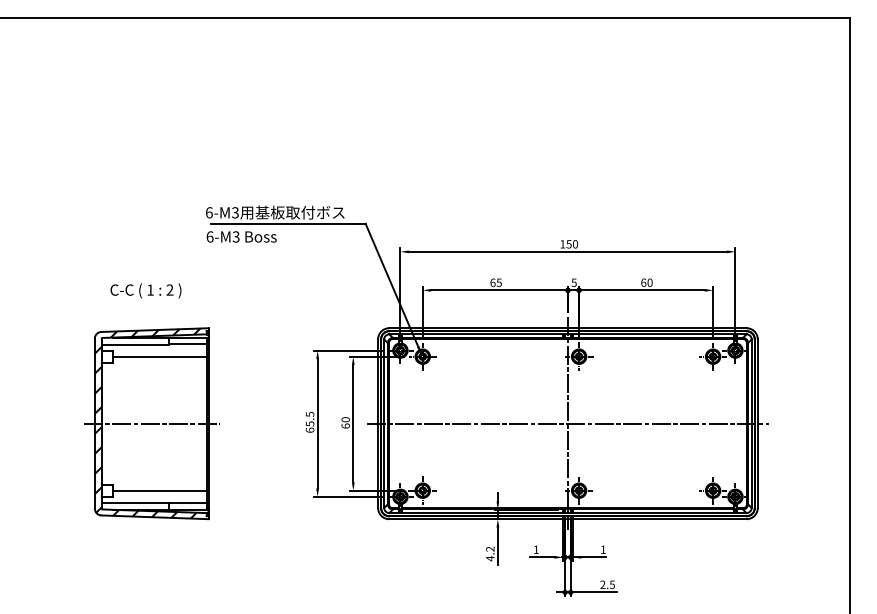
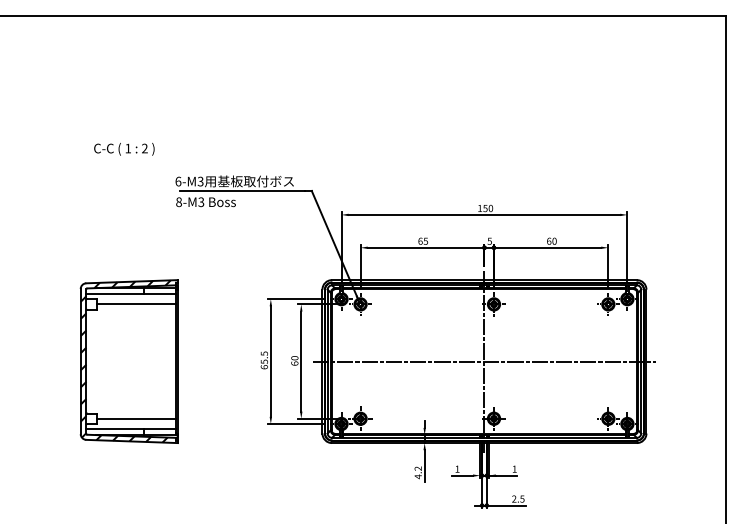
text: (210, 236) -> (179, 201), 6-M3 -> 8-M3
text: (146, 291) -> (124, 149), moved
line: (151, 423) -> (129, 361), removed

